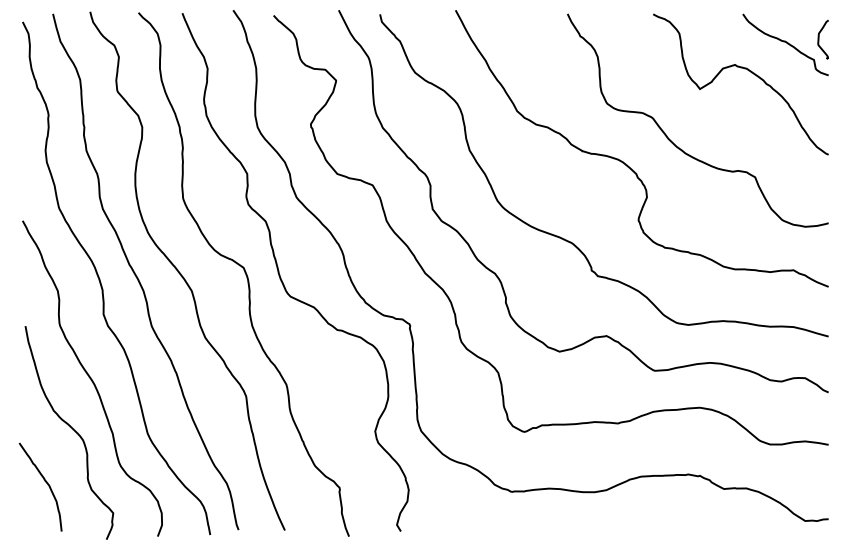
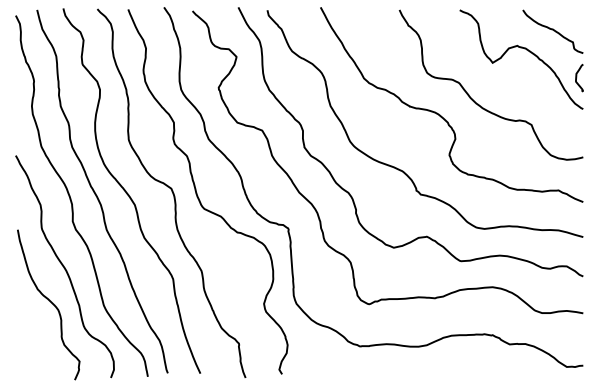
curve: (819, 39) -> (576, 77), moved
curve: (44, 481) -> (31, 339), removed

